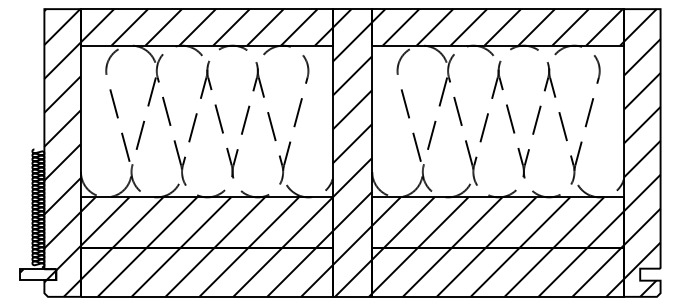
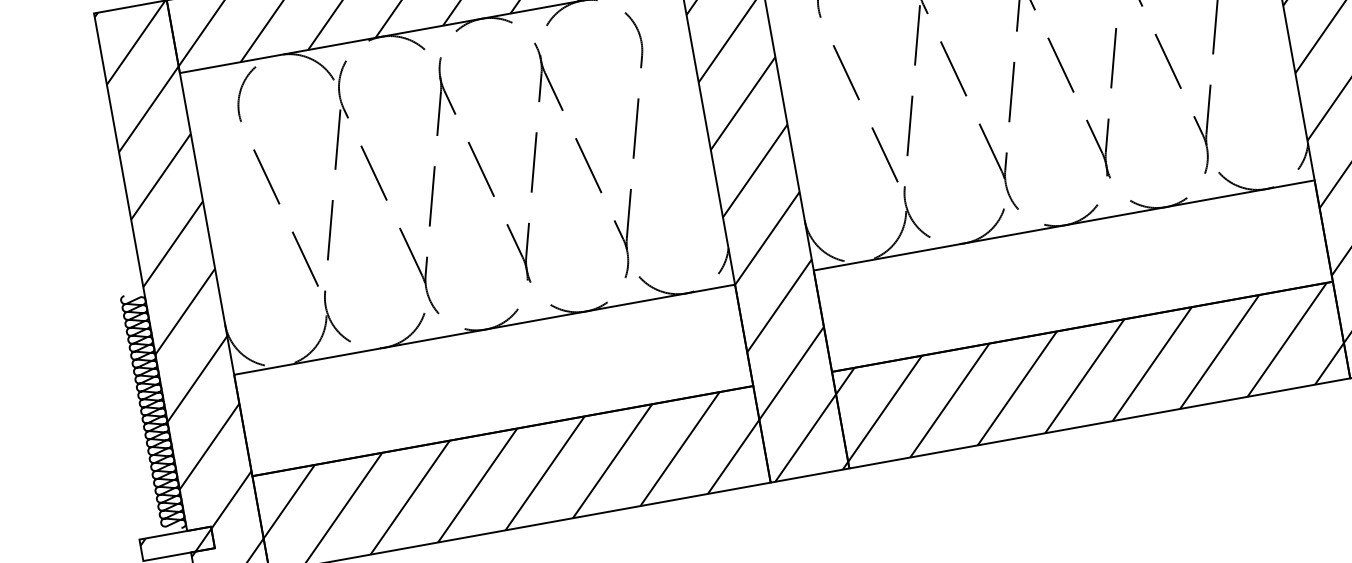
hatch: (206, 222) -> (492, 379), removed
hatch: (498, 222) -> (1073, 275), removed

